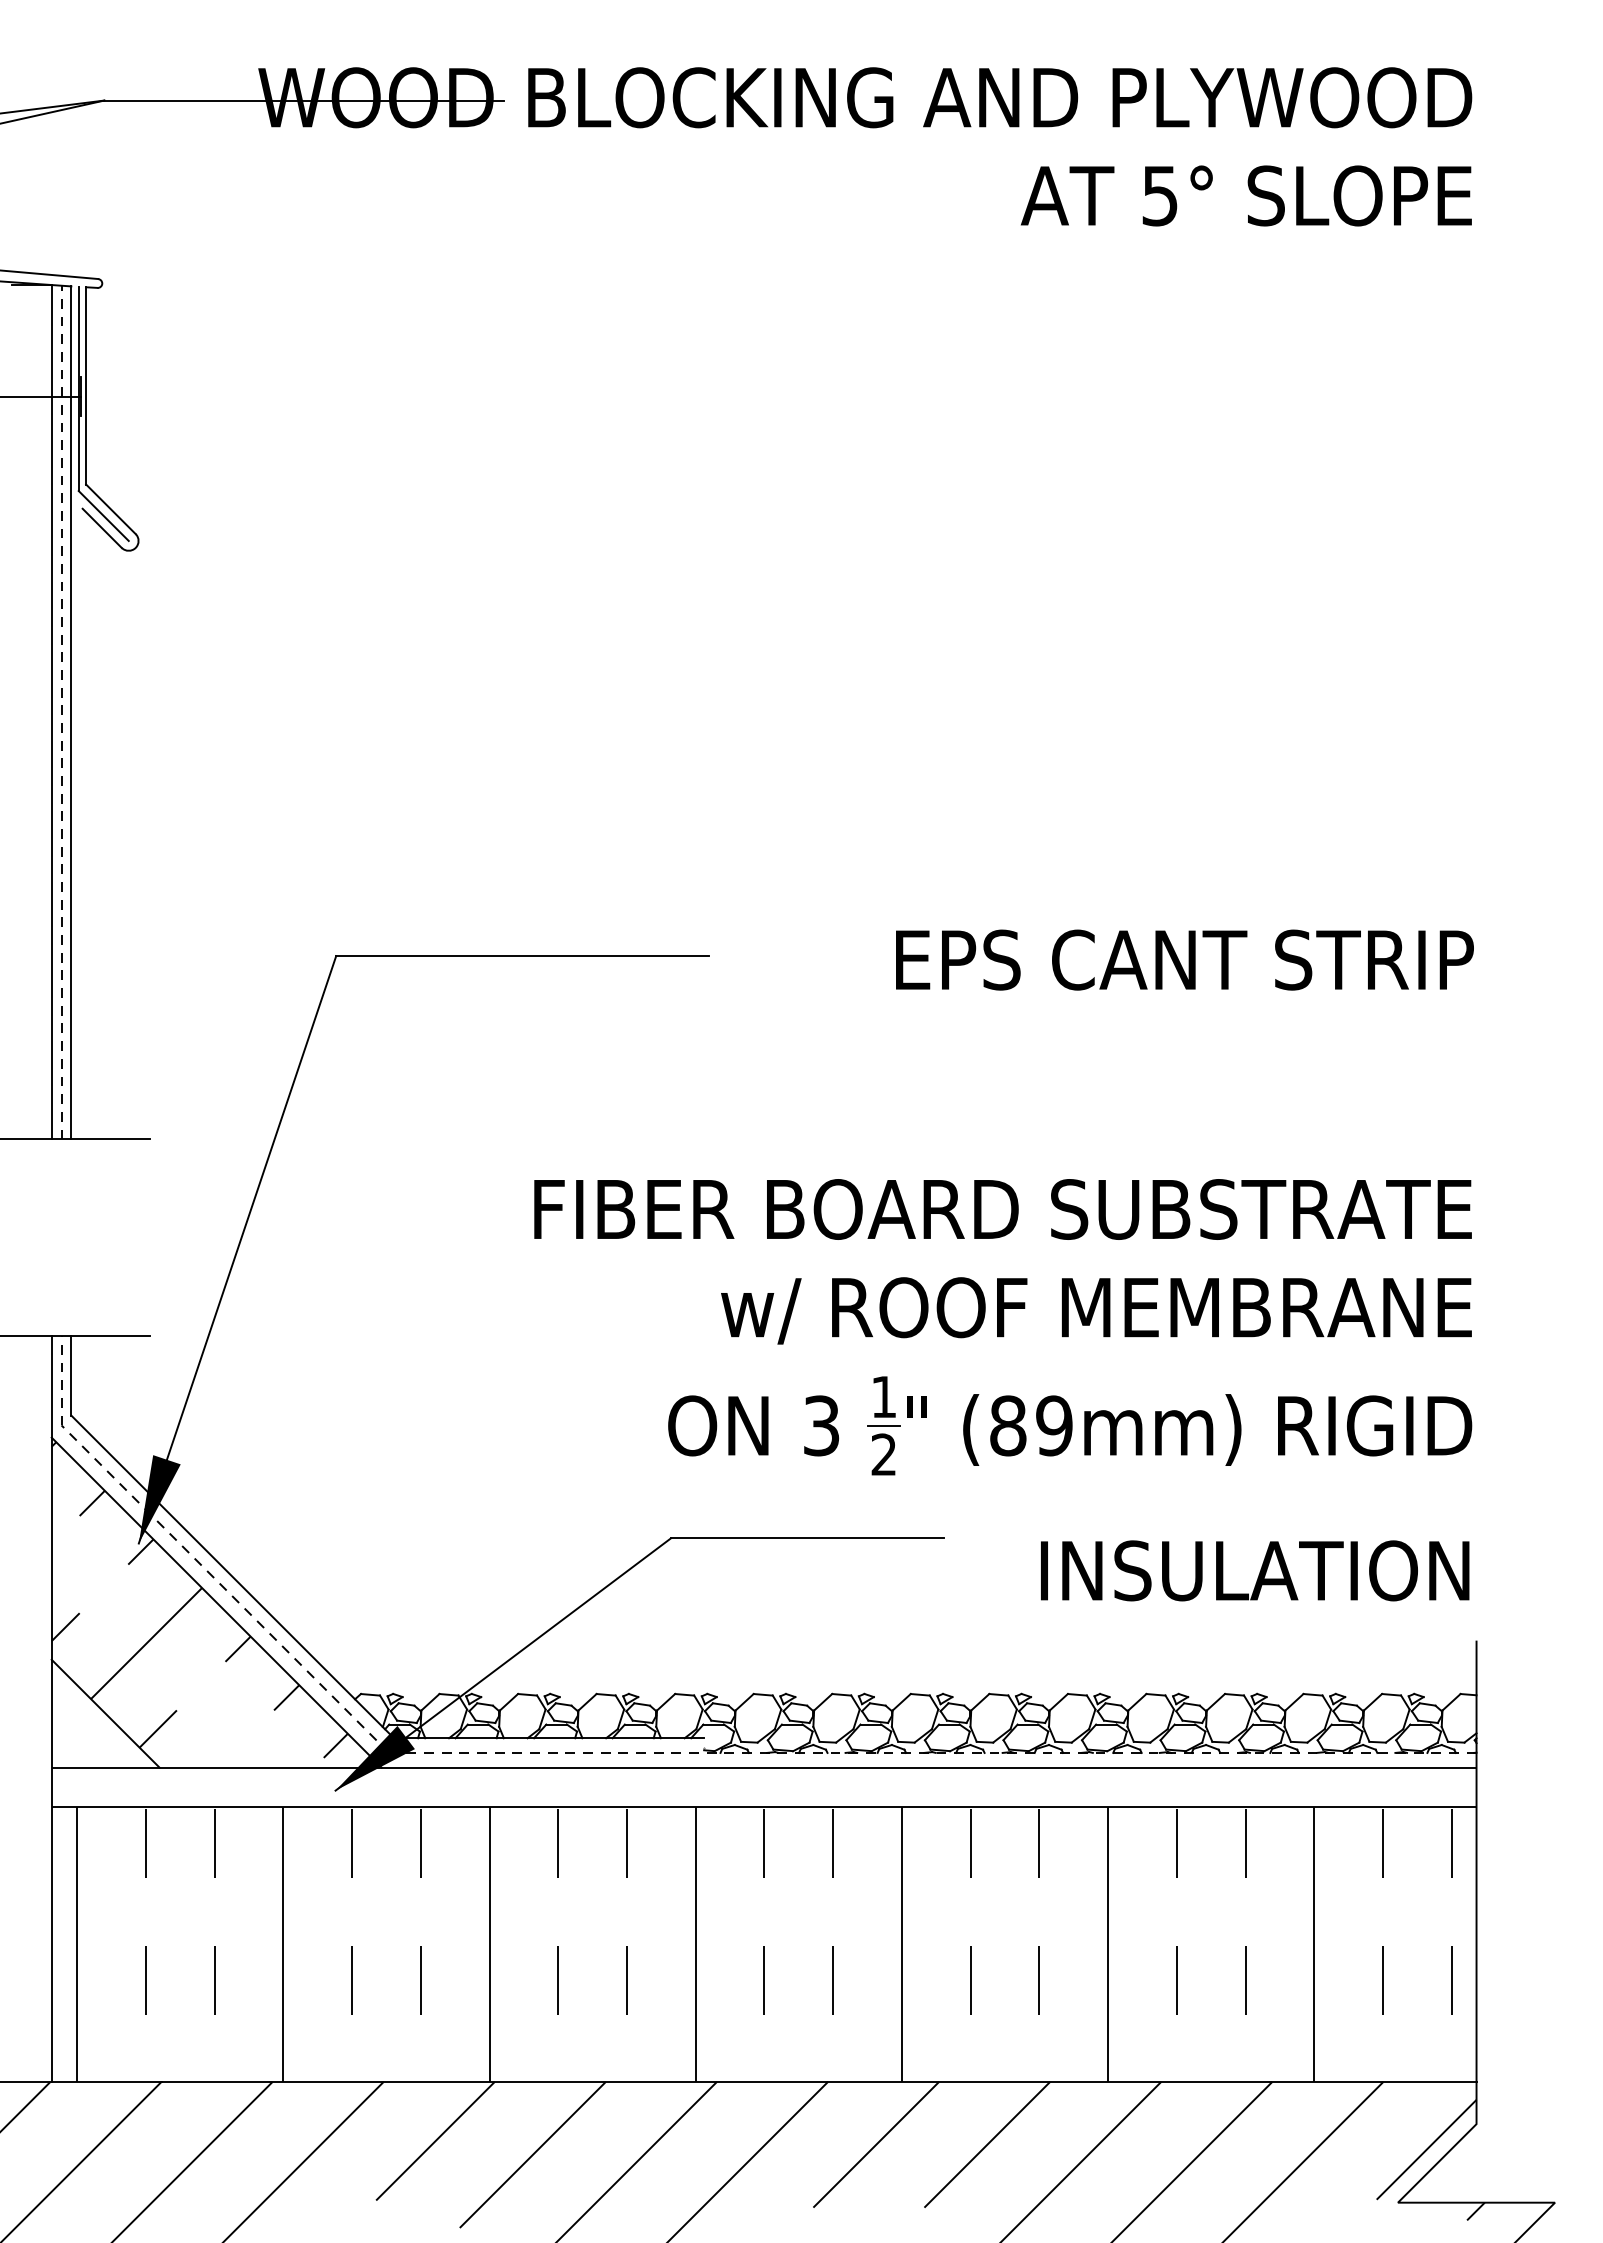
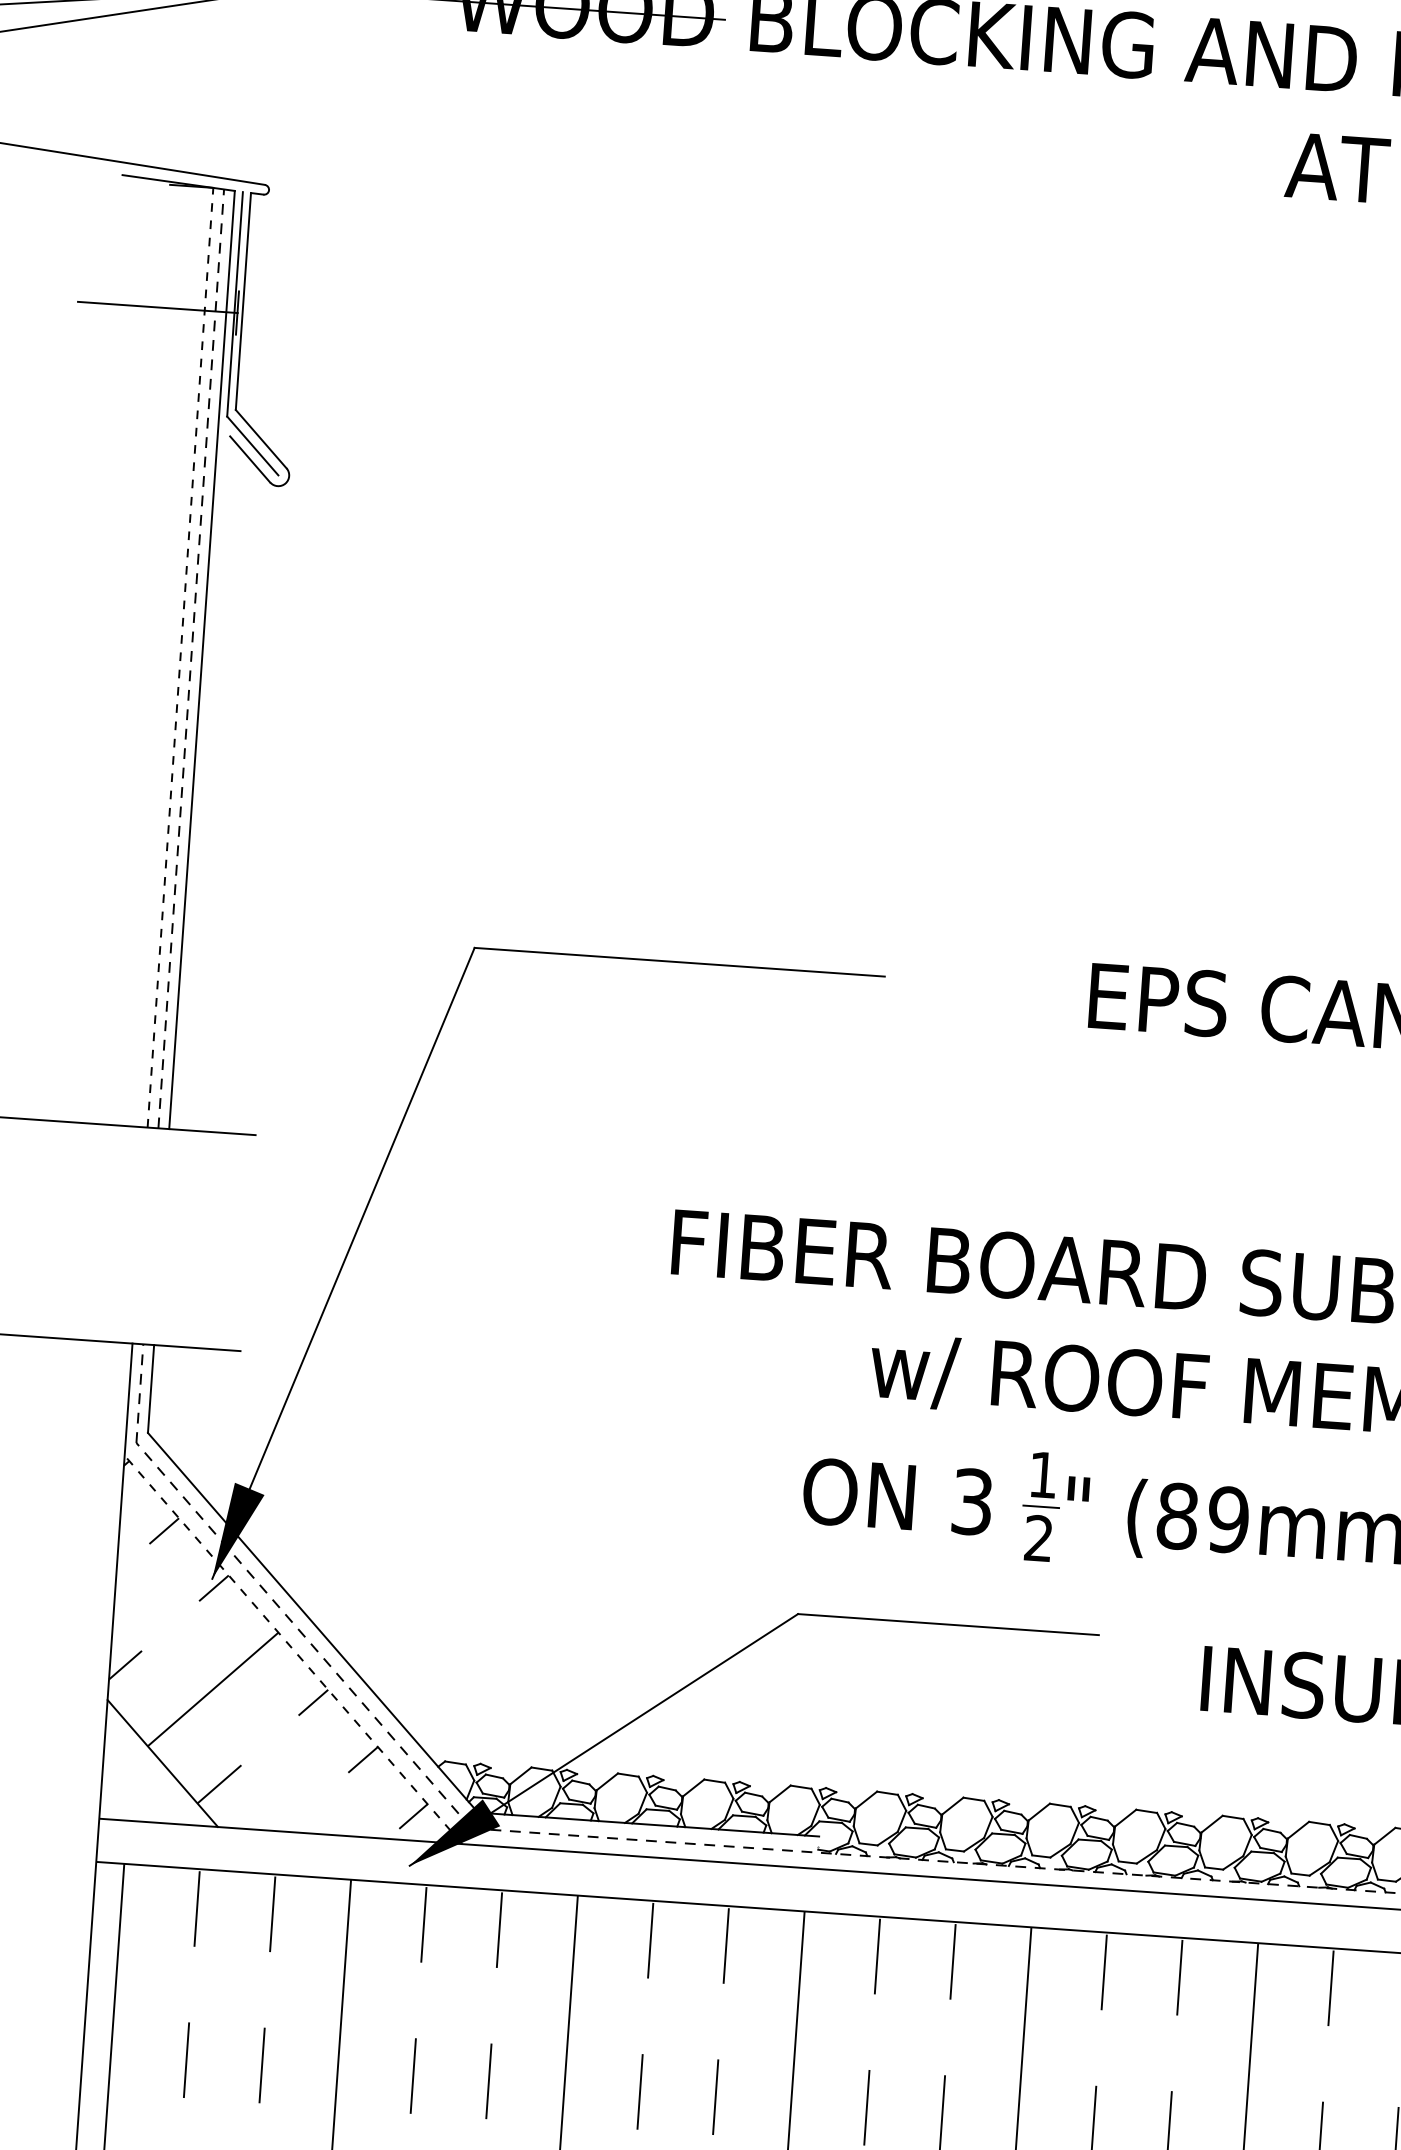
line: (51, 711) -> (180, 656), solid -> dashed
line: (216, 1602) -> (293, 1649), solid -> dashed

